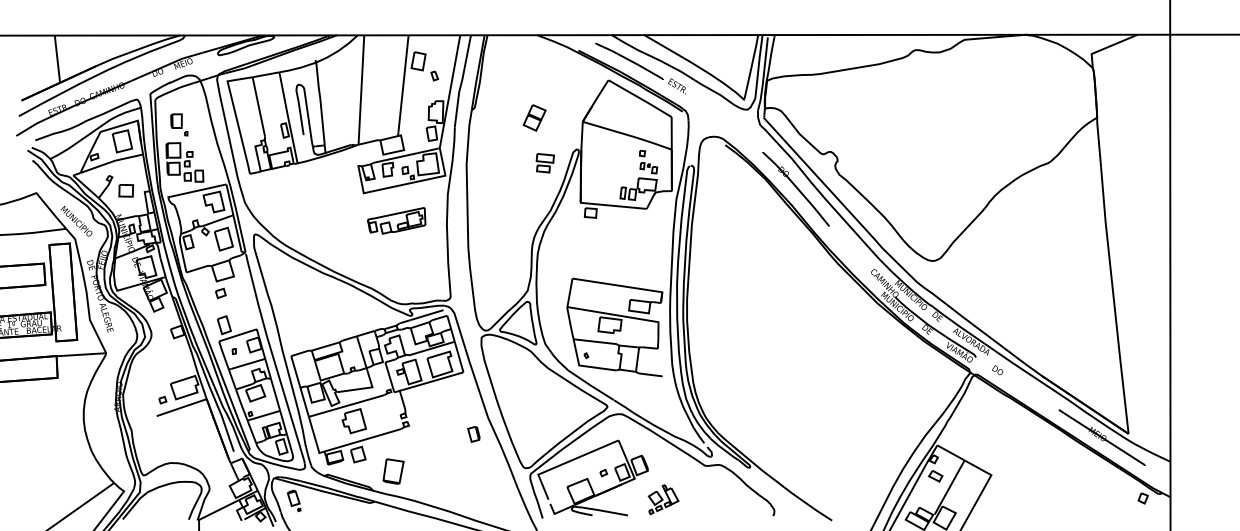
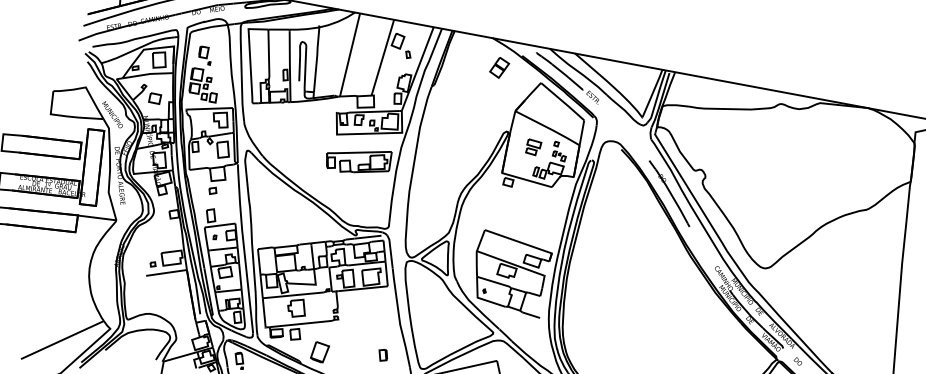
part: (534, 117) -> (499, 67), moved
part: (544, 163) -> (532, 147), moved
part: (396, 220) -> (358, 160), size x1.43
part: (473, 434) -> (382, 355), moved

